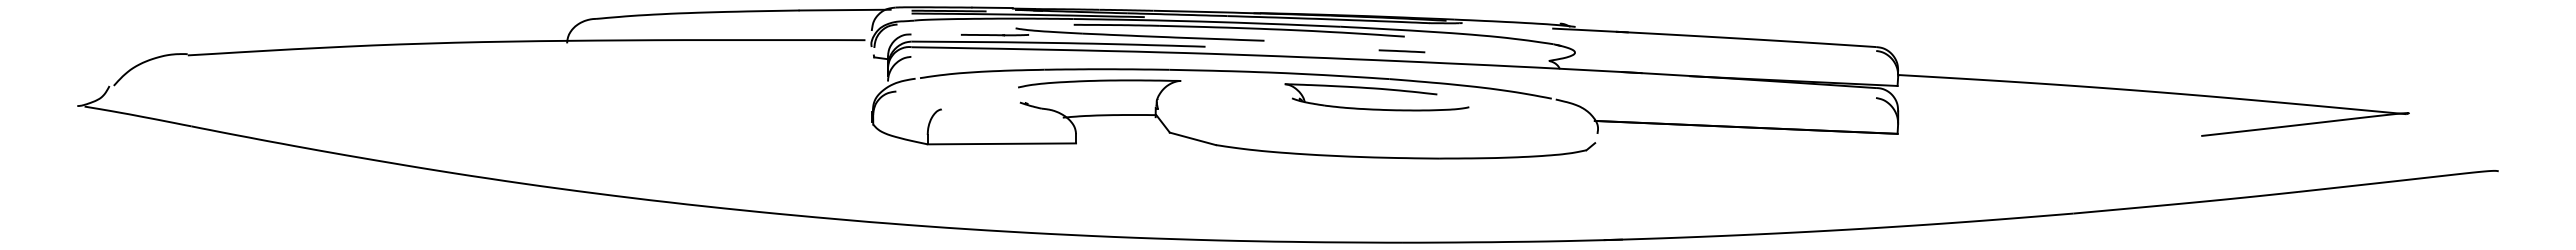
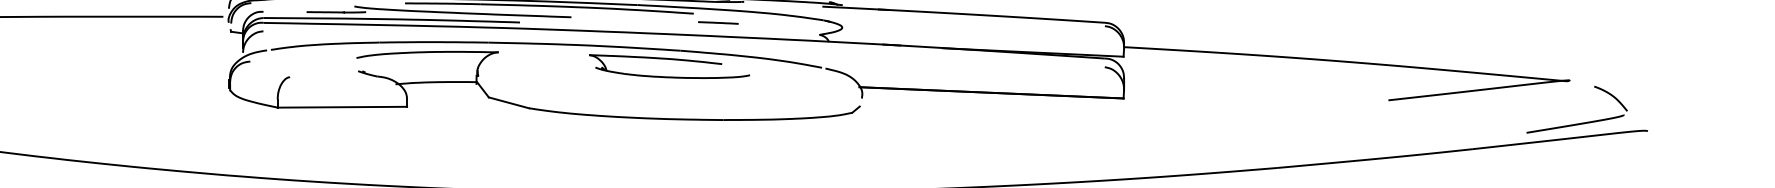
line: (1401, 51) -> (717, 23), moved
part: (2422, 161) -> (1581, 122), added

